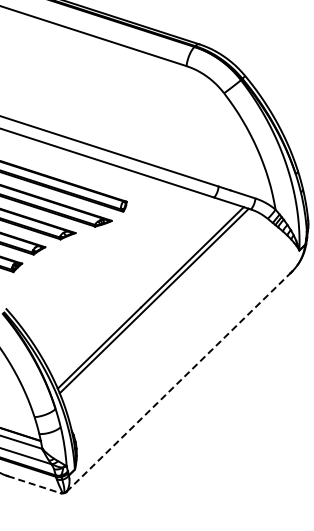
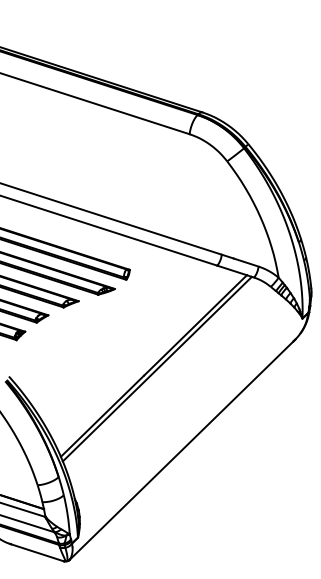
line: (178, 382) -> (181, 450), dashed -> solid
line: (34, 484) -> (37, 552), dashed -> solid

